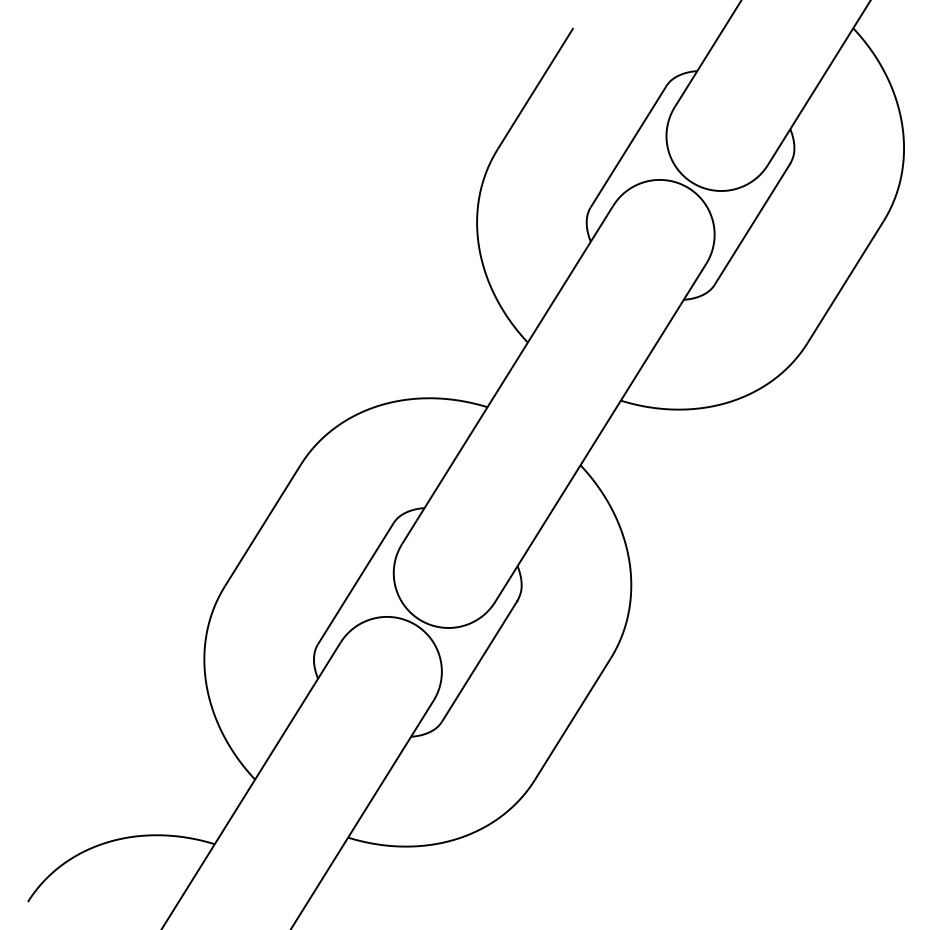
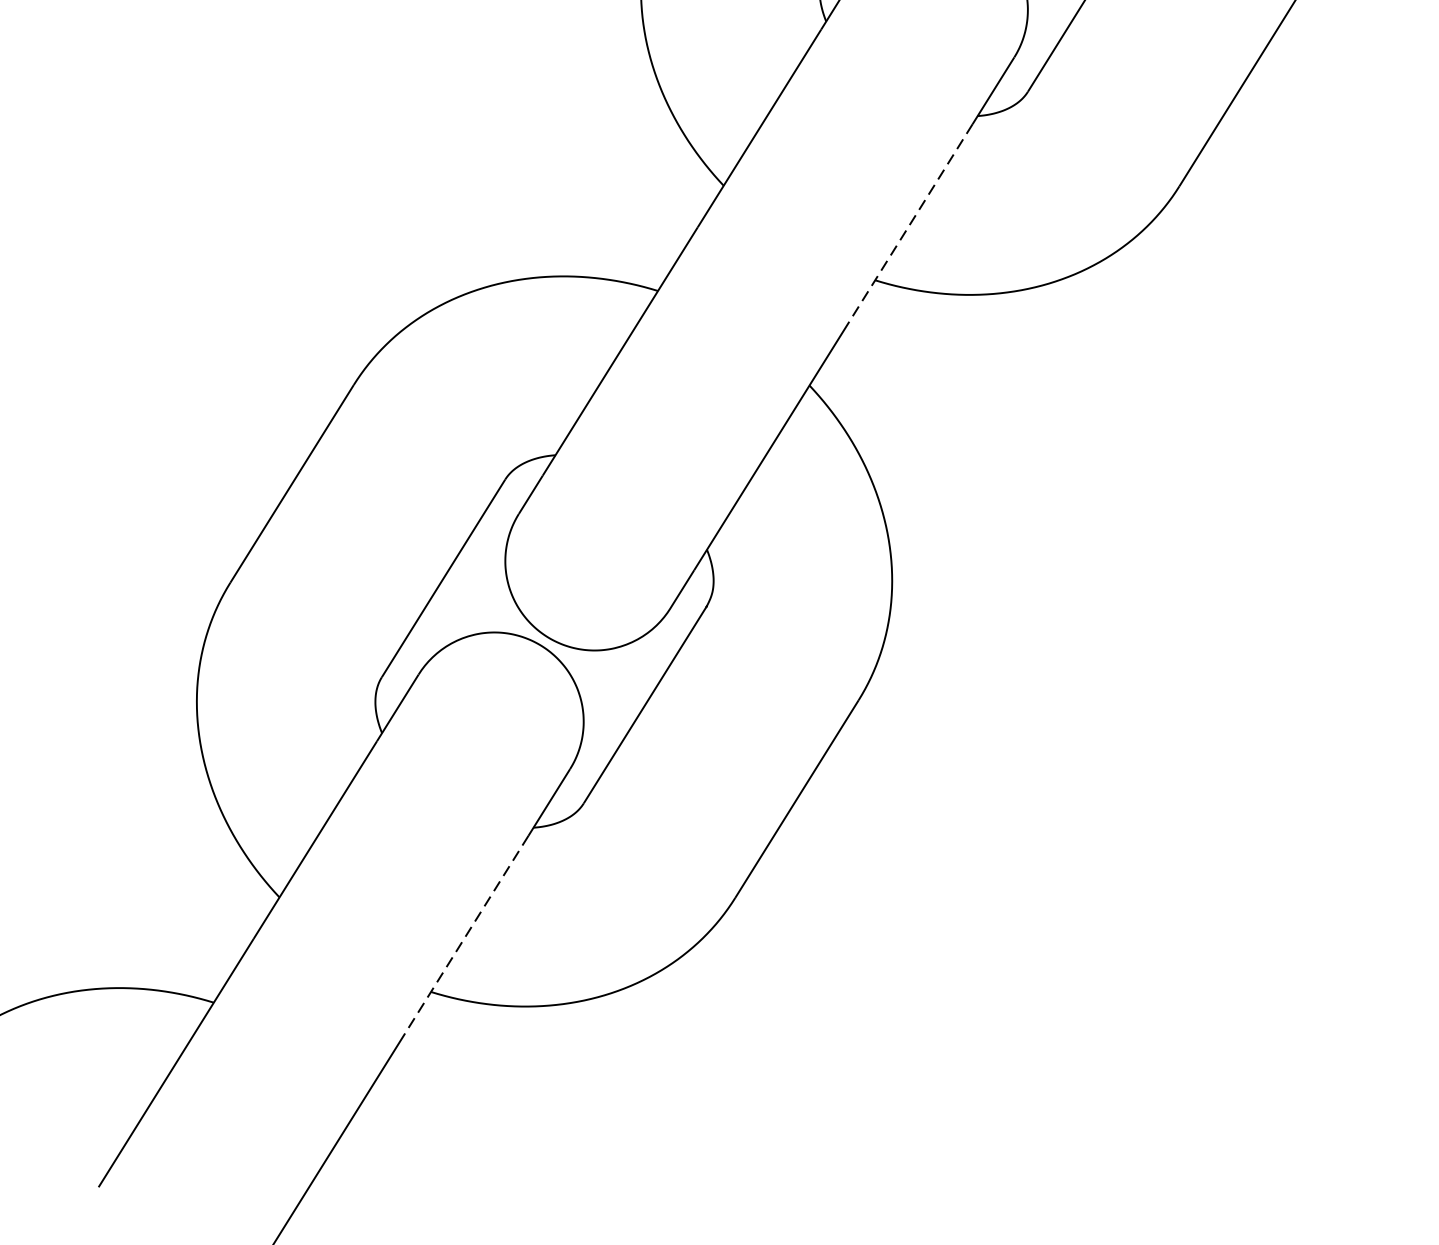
line: (642, 365) -> (910, 223), solid -> dashed
line: (370, 802) -> (467, 934), solid -> dashed

